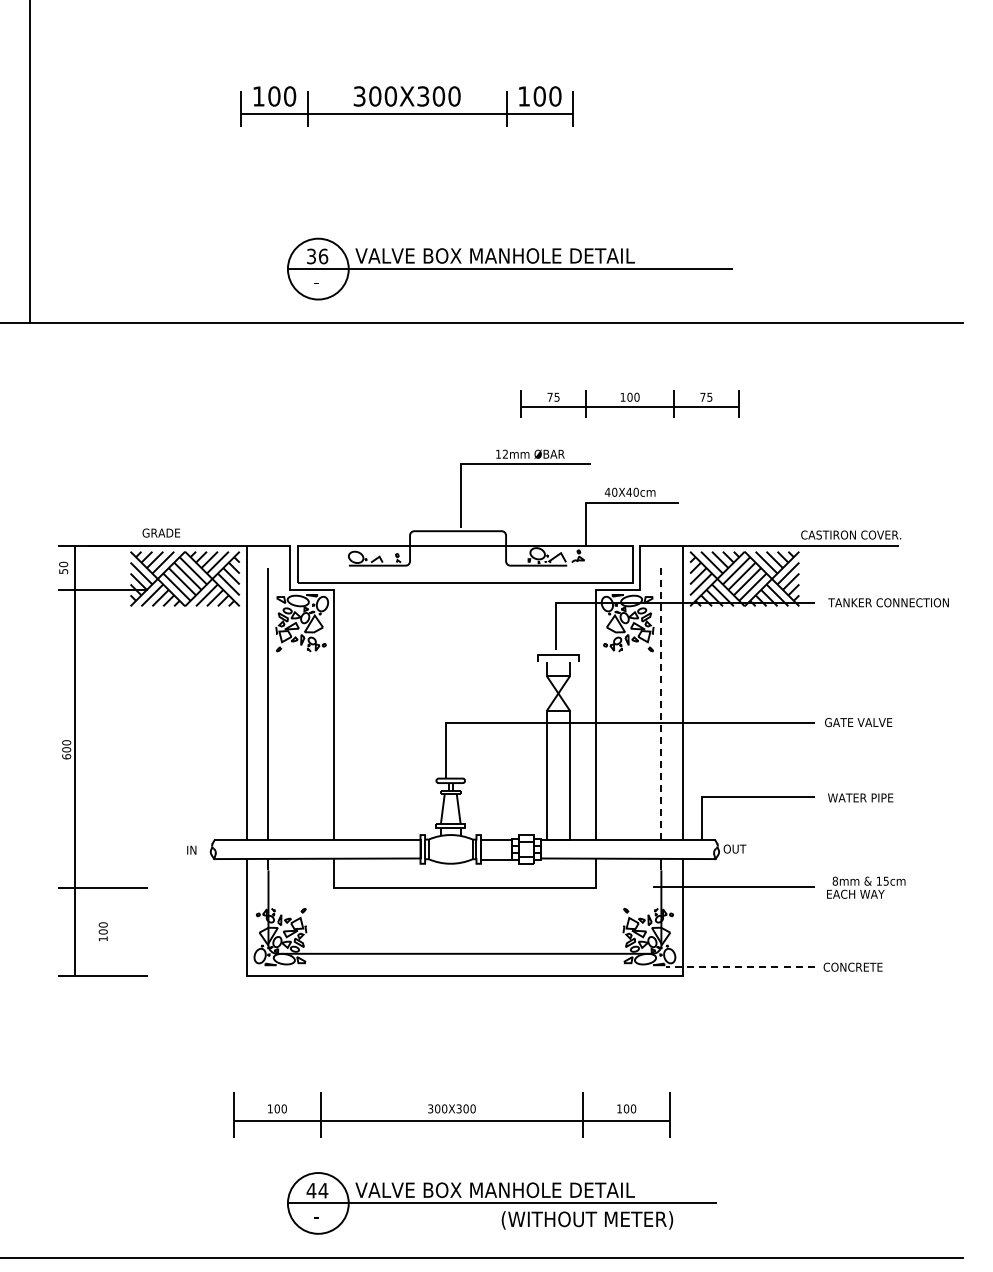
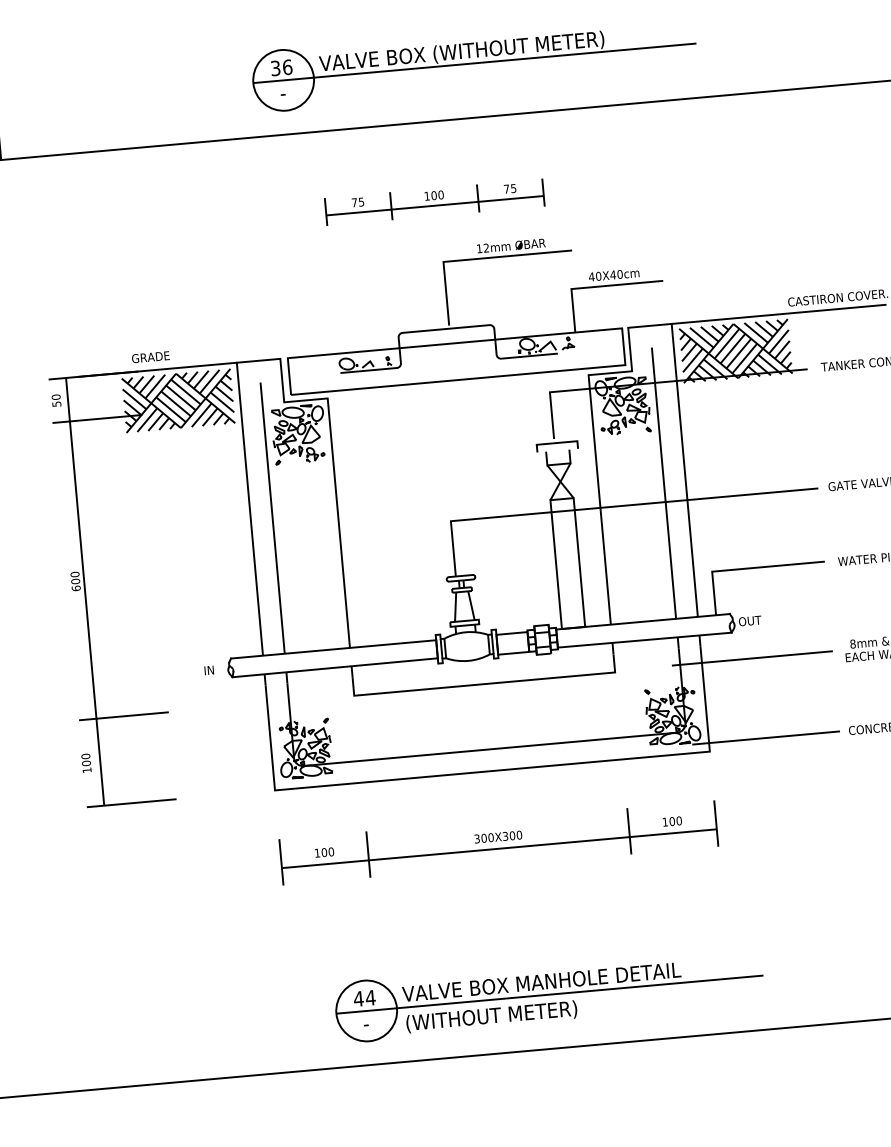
text: (555, 256) -> (518, 46), VALVE BOX MANHOLE DETAIL -> VALVE BOX (WITHOUT METER)
part: (629, 403) -> (434, 201), moved
line: (661, 703) -> (664, 482), dashed -> solid
text: (102, 931) -> (85, 763), moved
line: (739, 967) -> (765, 738), dashed -> solid
part: (451, 1114) -> (498, 842), moved
text: (587, 1220) -> (491, 1016), moved

